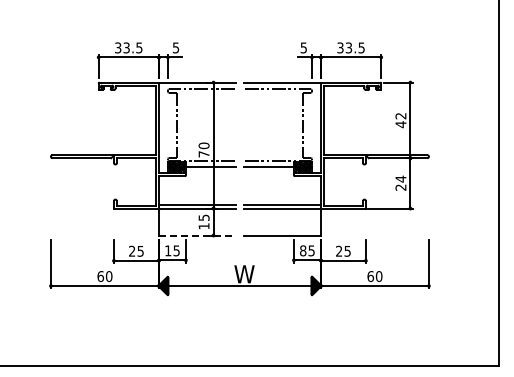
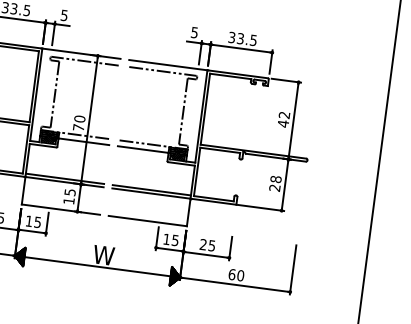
text: (400, 178) -> (275, 178), 24 -> 28
line: (197, 235) -> (61, 209), dashed -> solid
text: (303, 250) -> (167, 239), 85 -> 15

